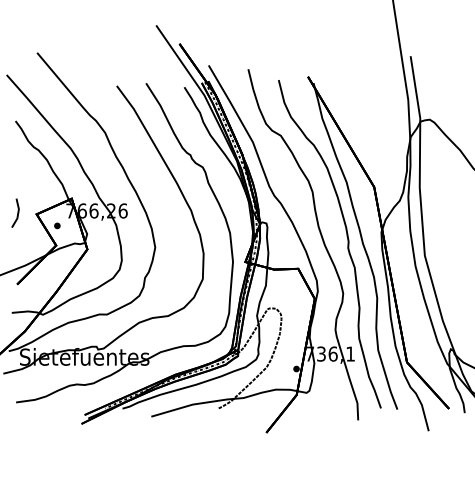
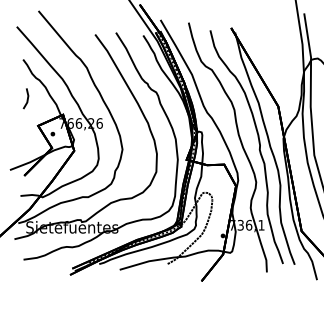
line: (17, 212) -> (27, 98), moved

